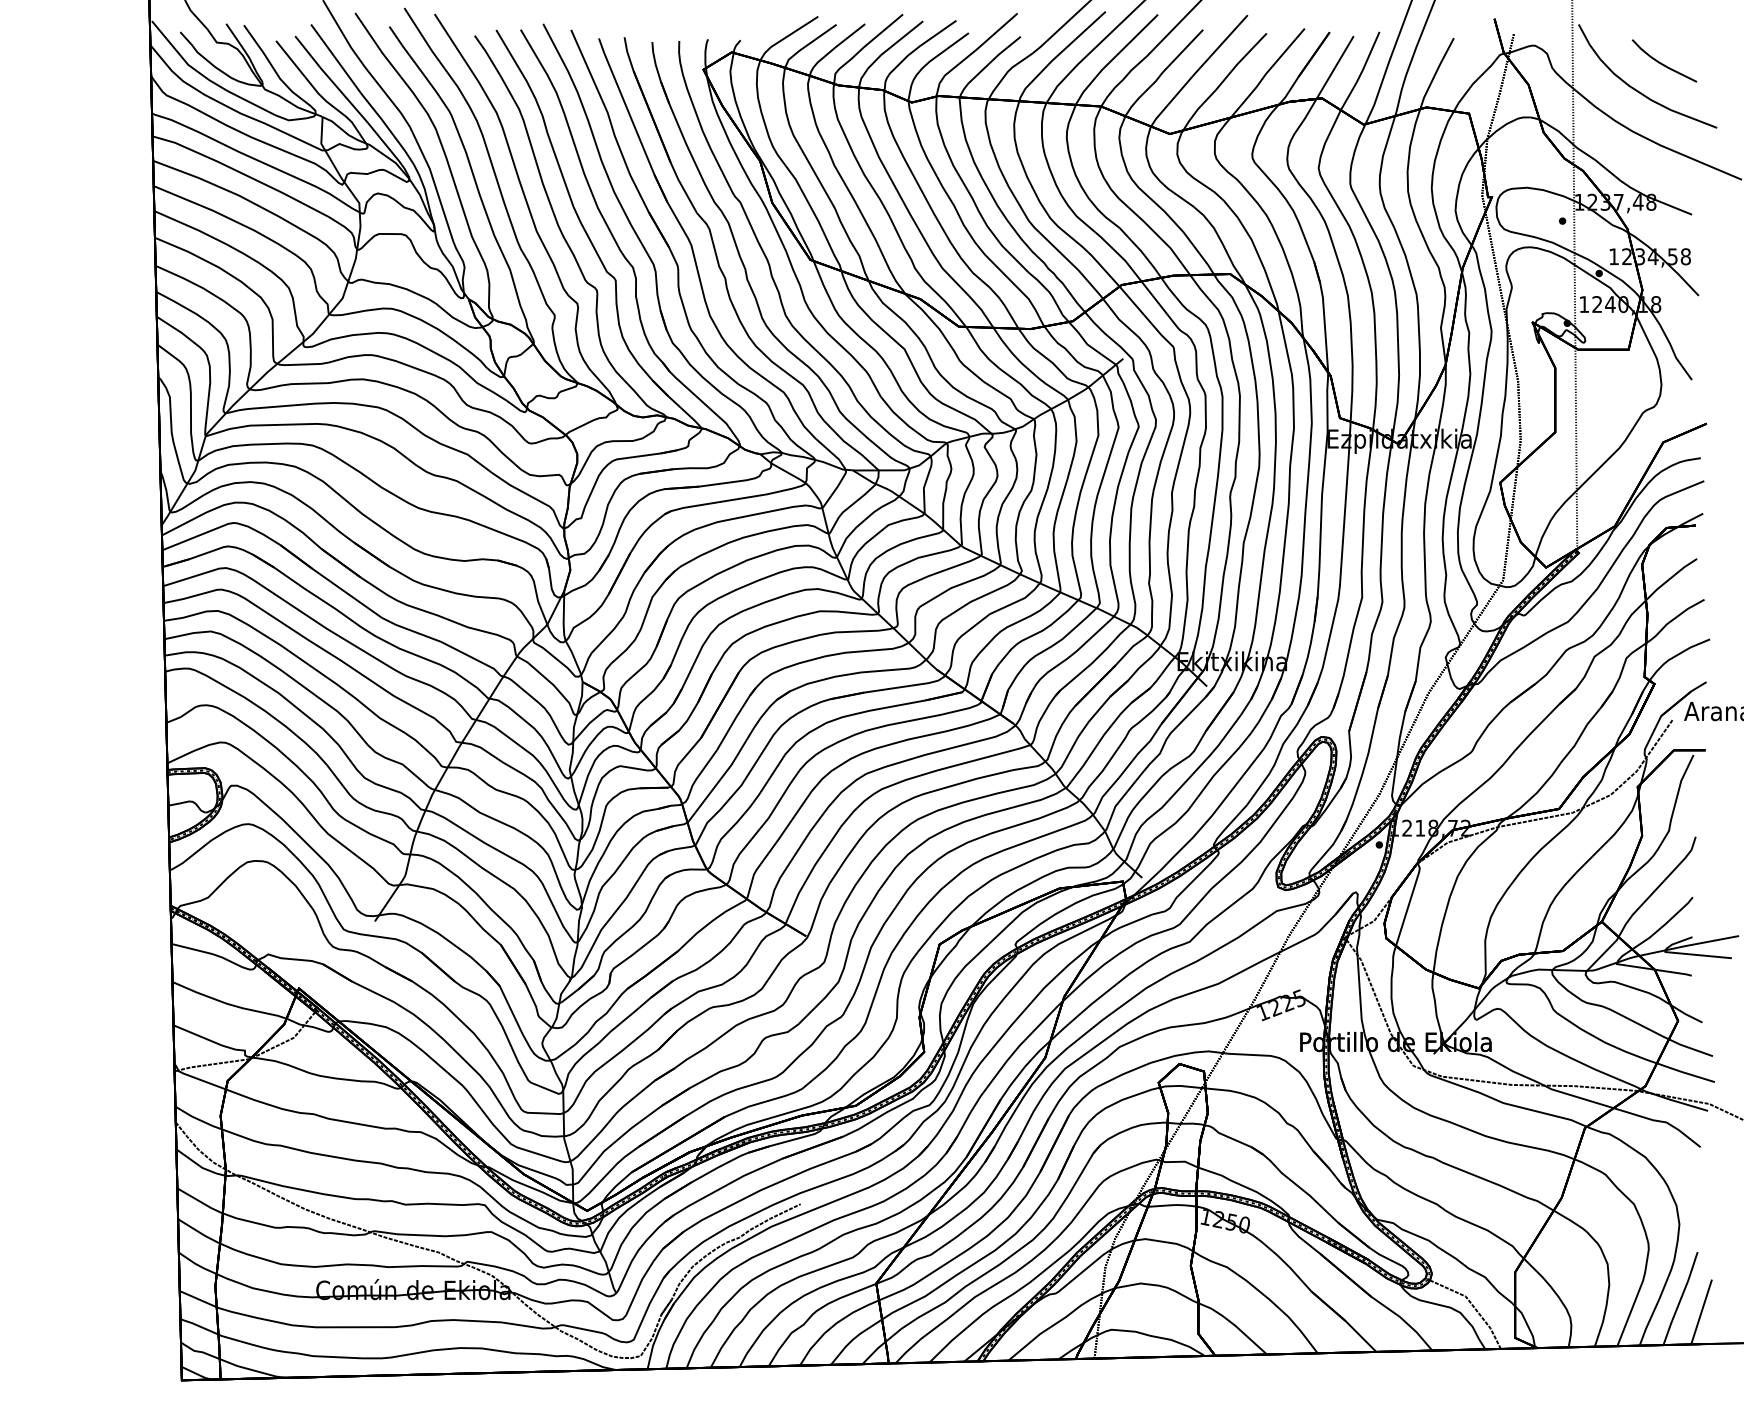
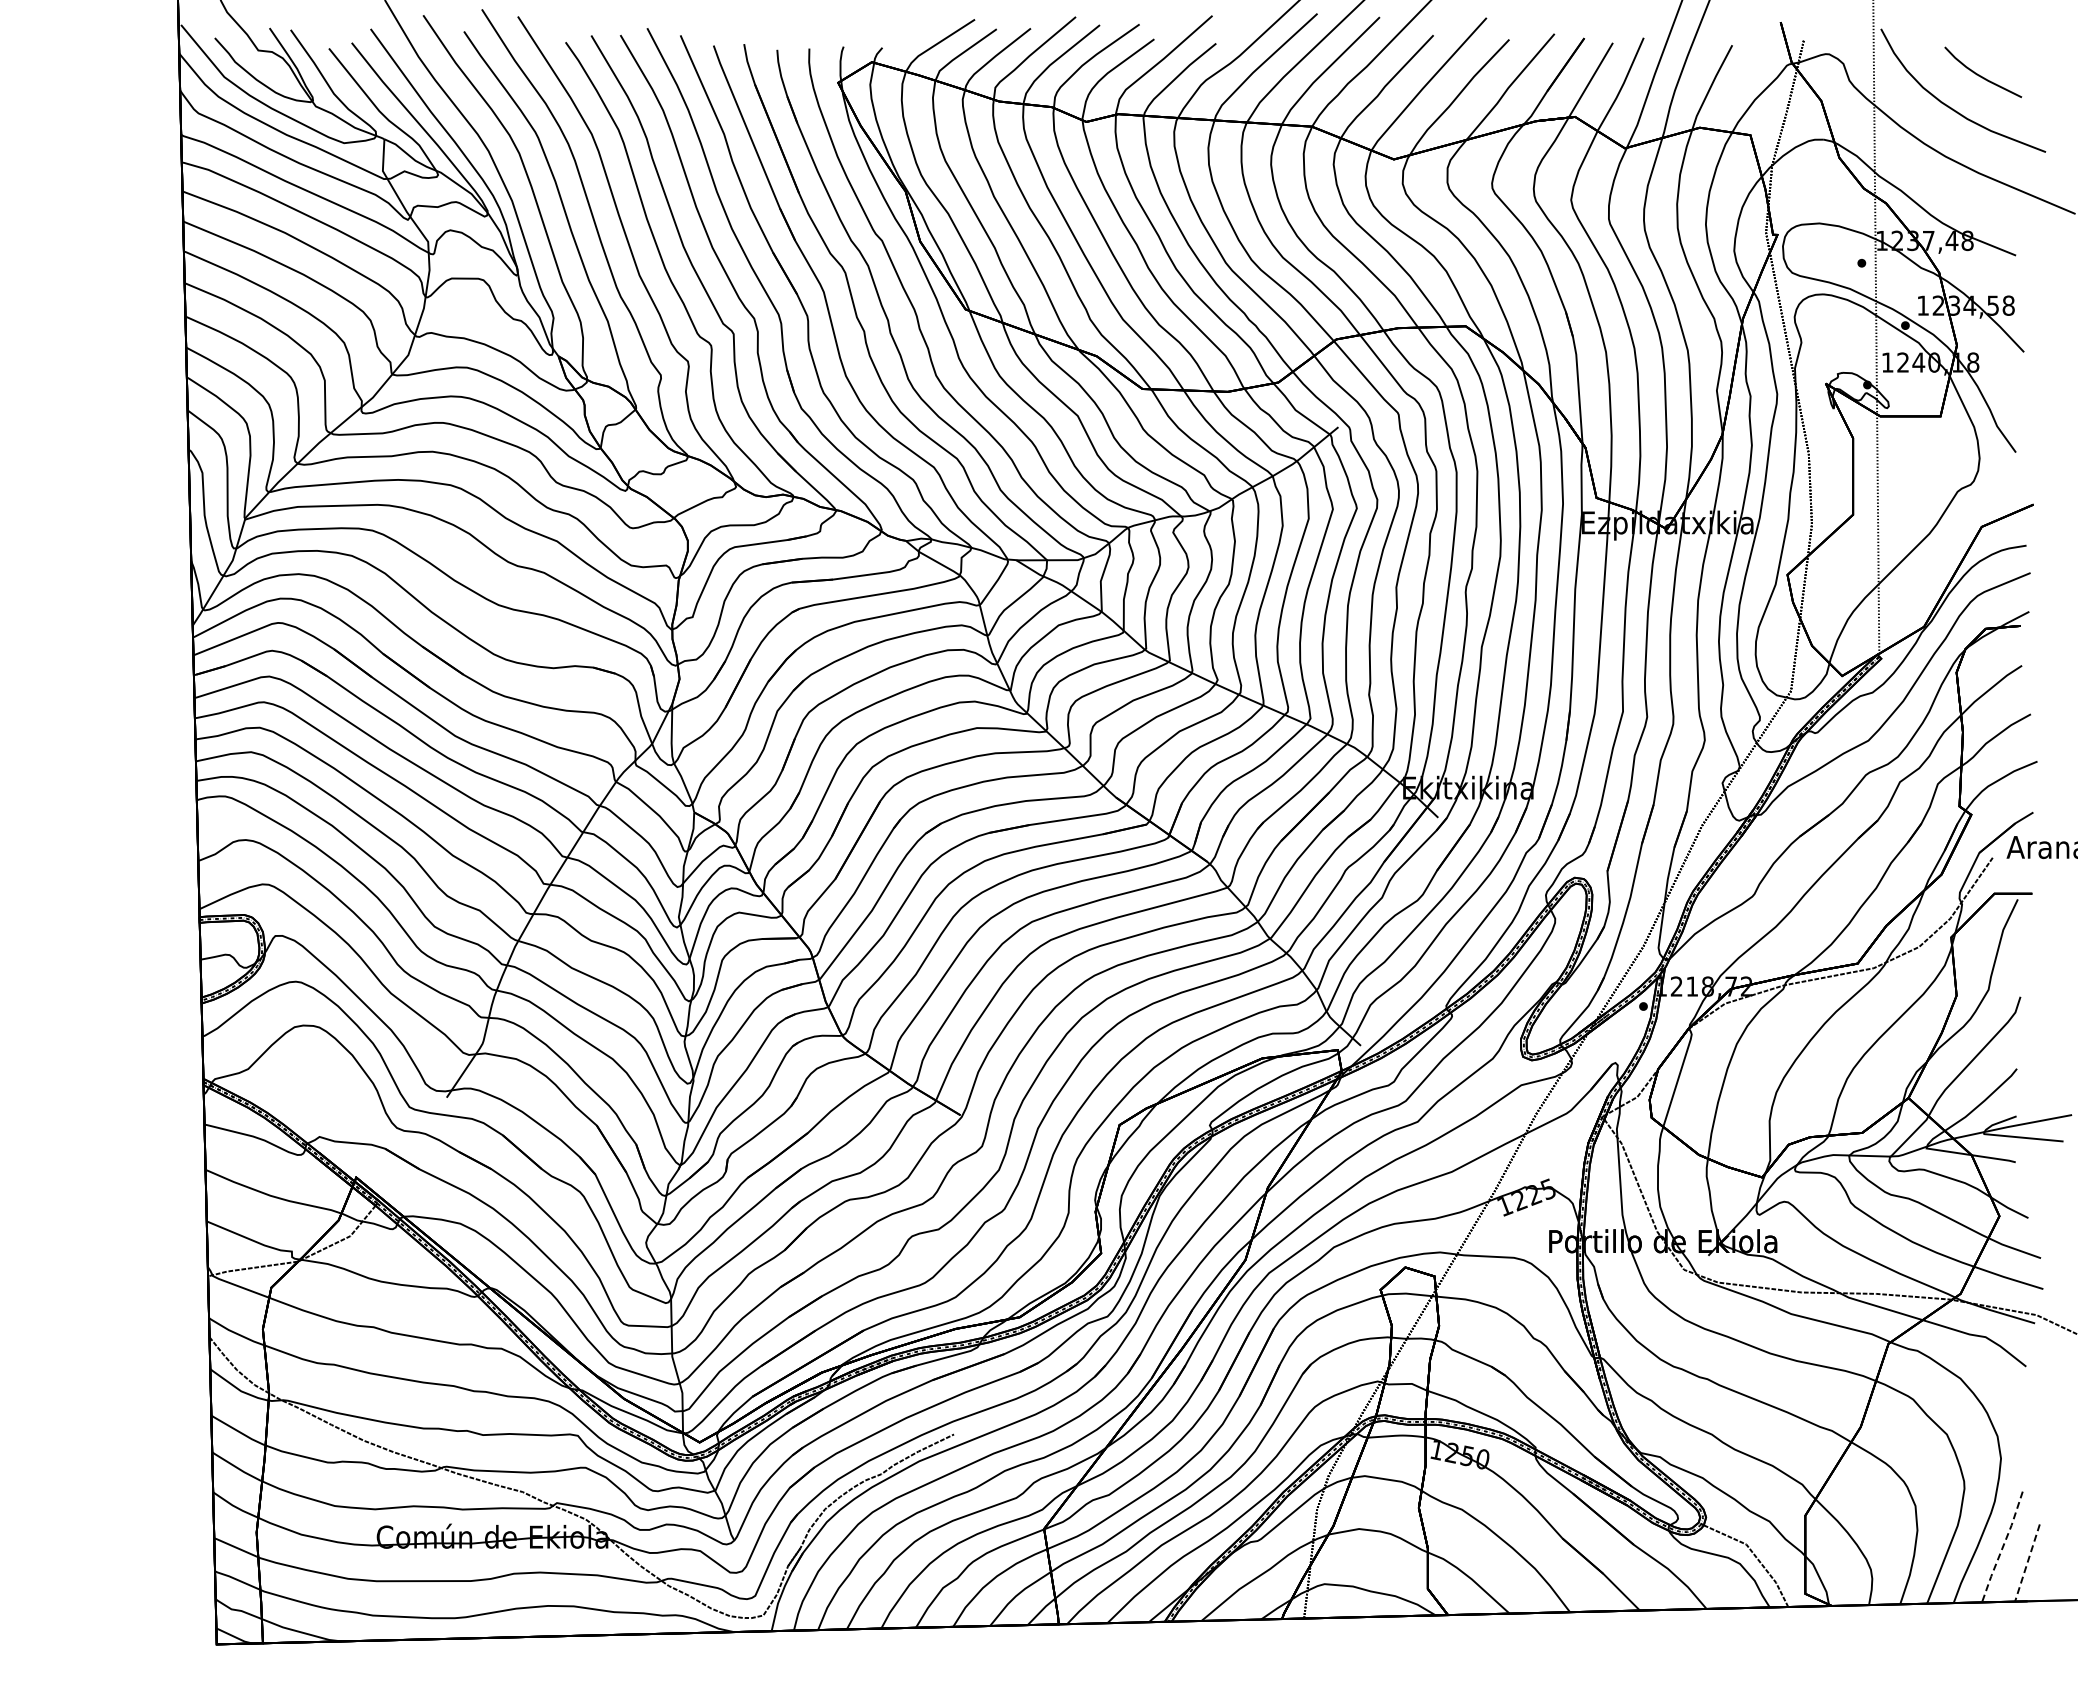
line: (1680, 1299) -> (2002, 1547), solid -> dashed
line: (1701, 1312) -> (2027, 1563), solid -> dashed

